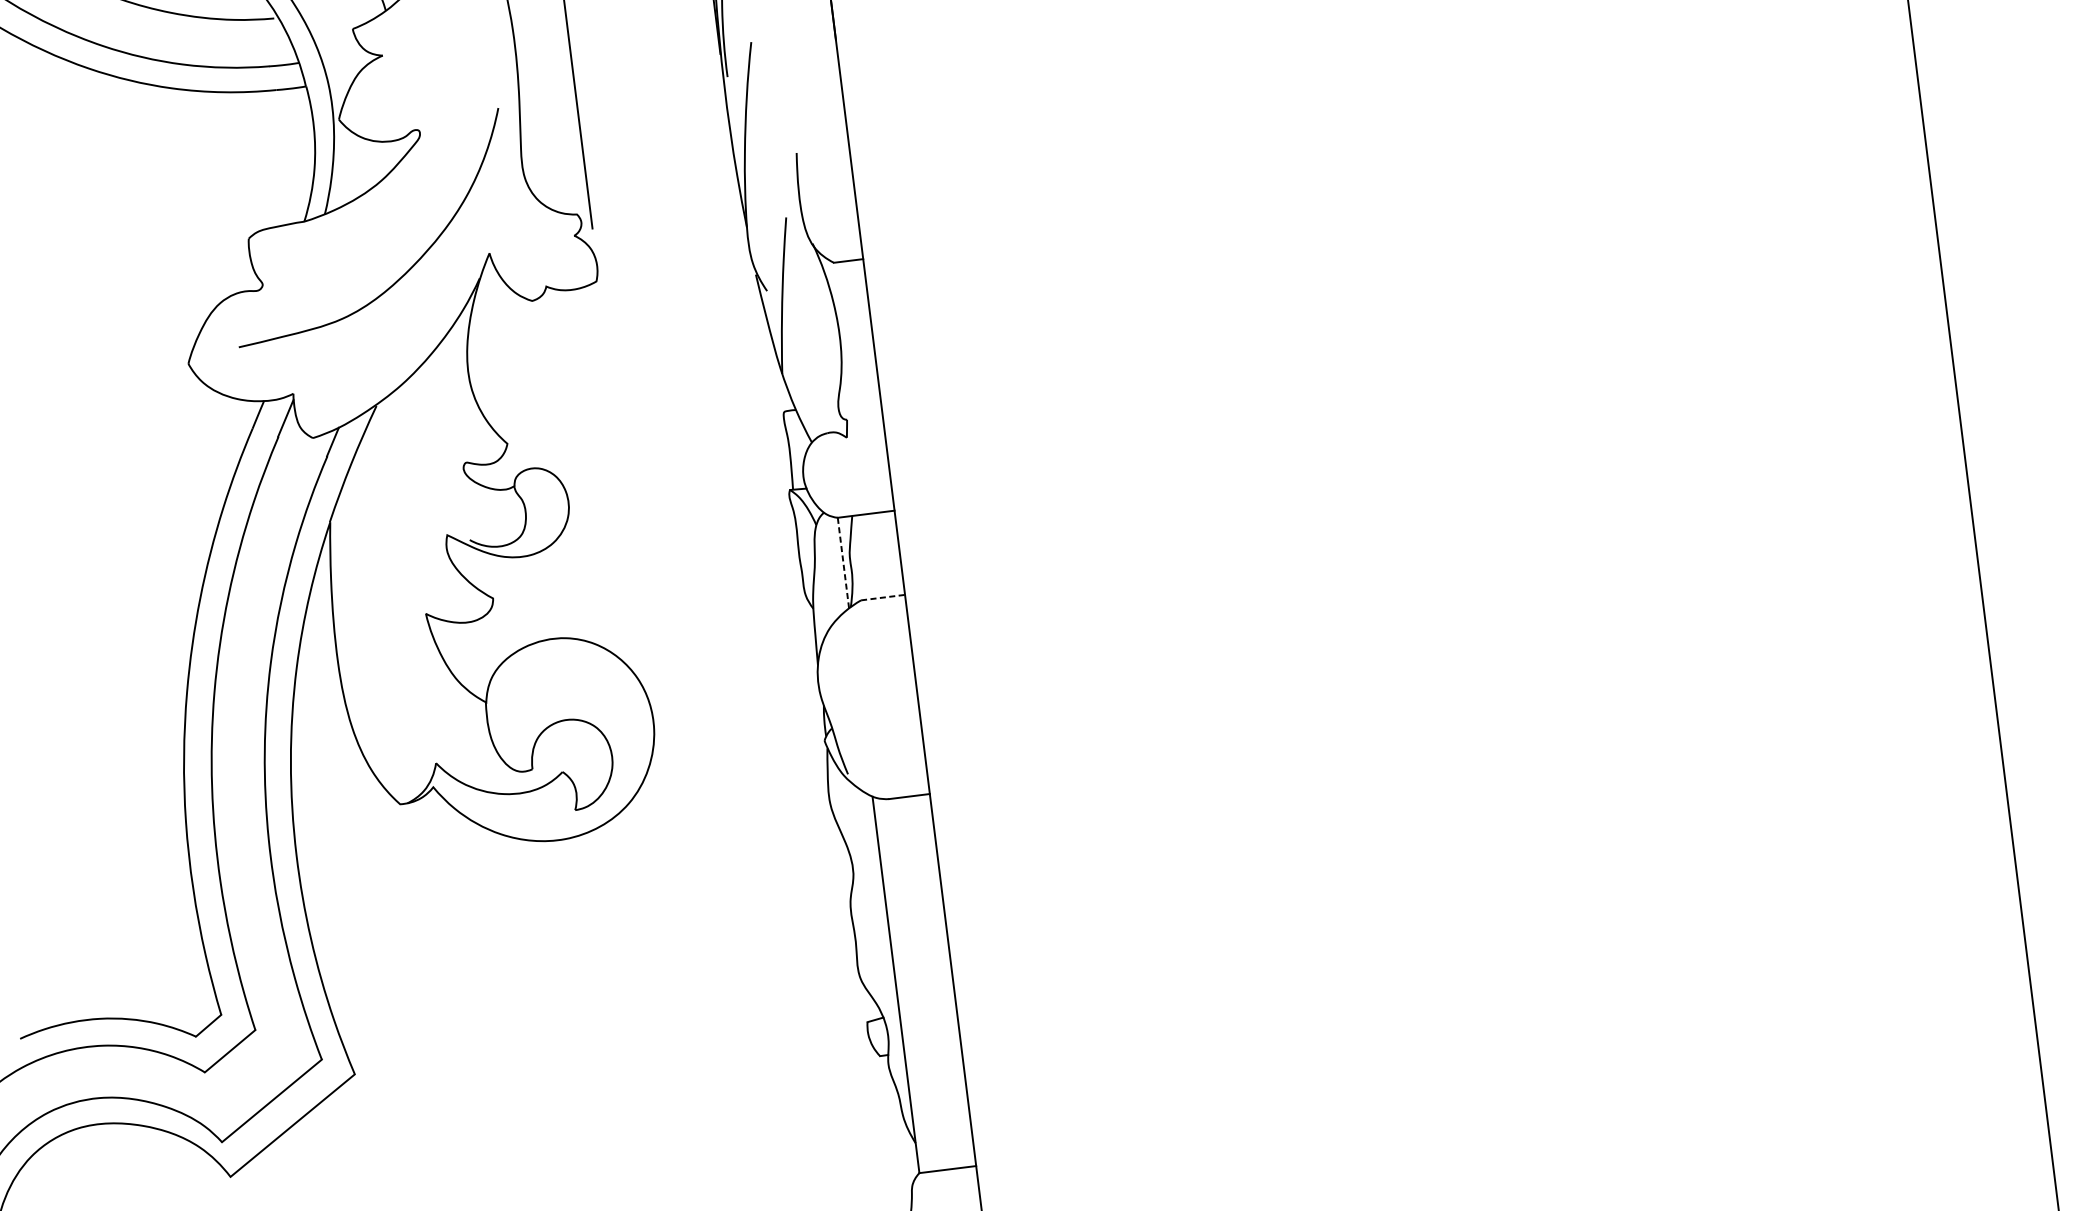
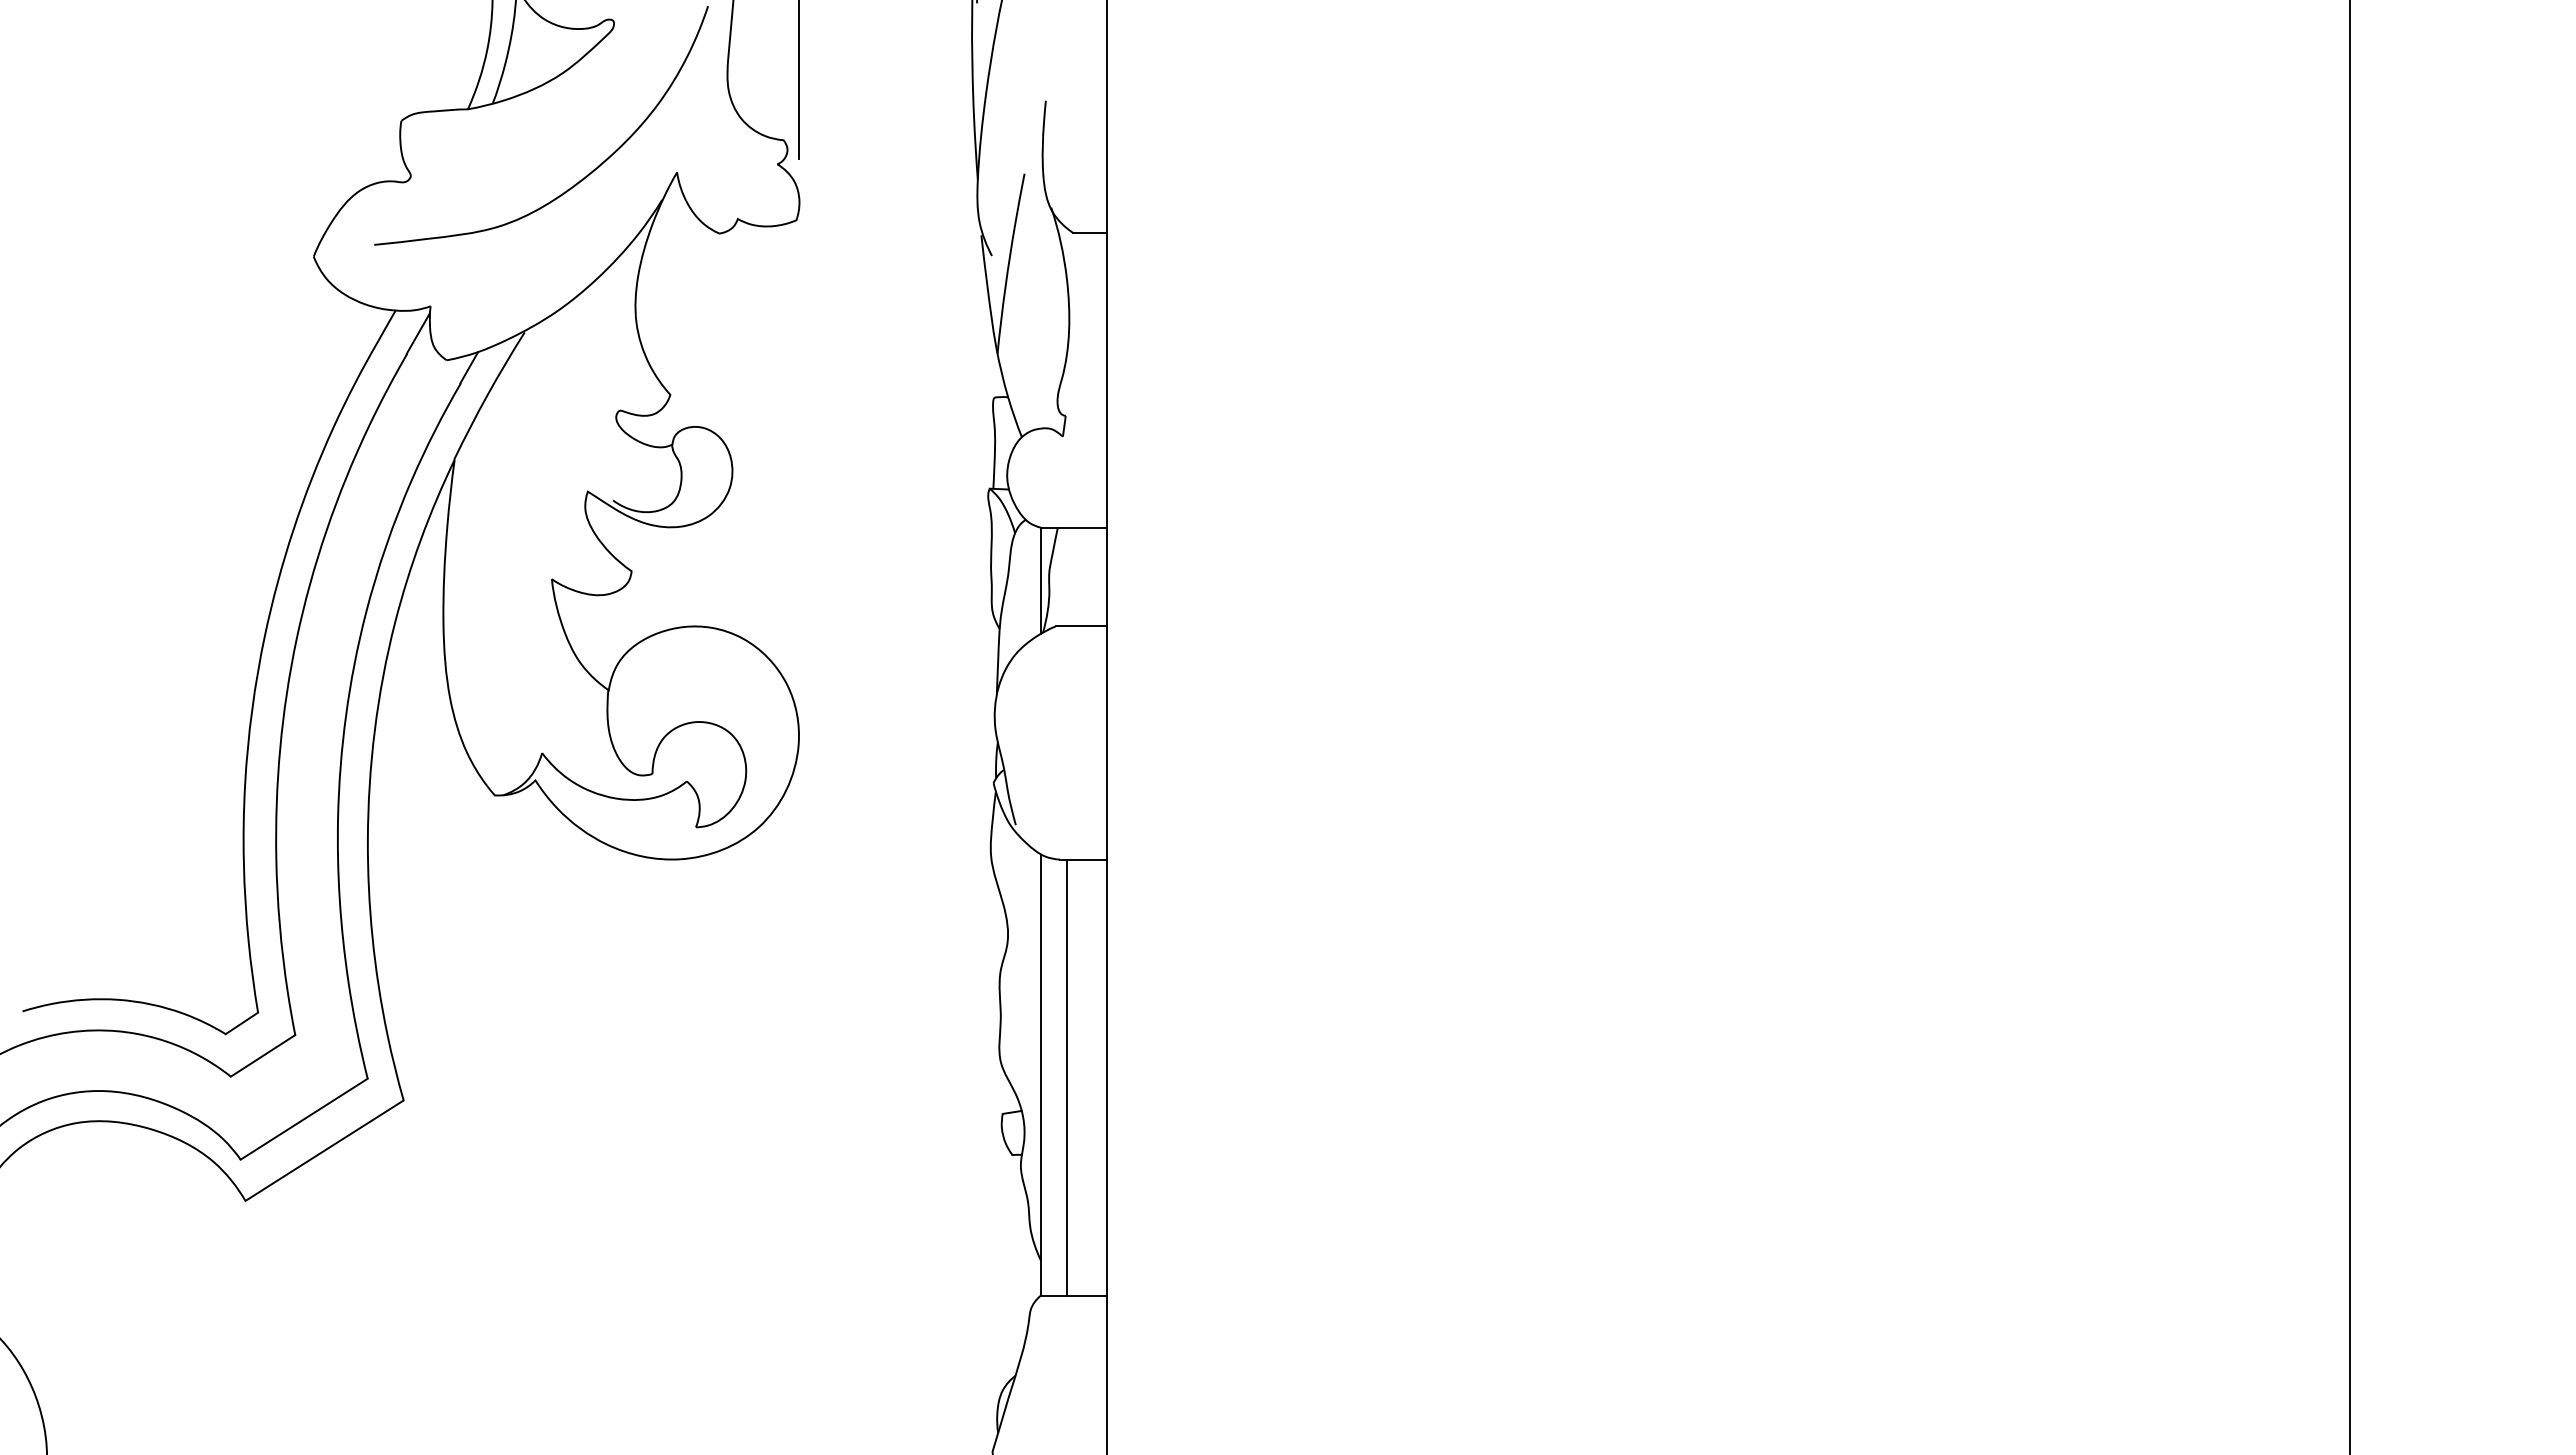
line: (843, 562) -> (1040, 580), dashed -> solid
line: (882, 597) -> (1081, 626), dashed -> solid
line: (918, 984) -> (1066, 1077), added

